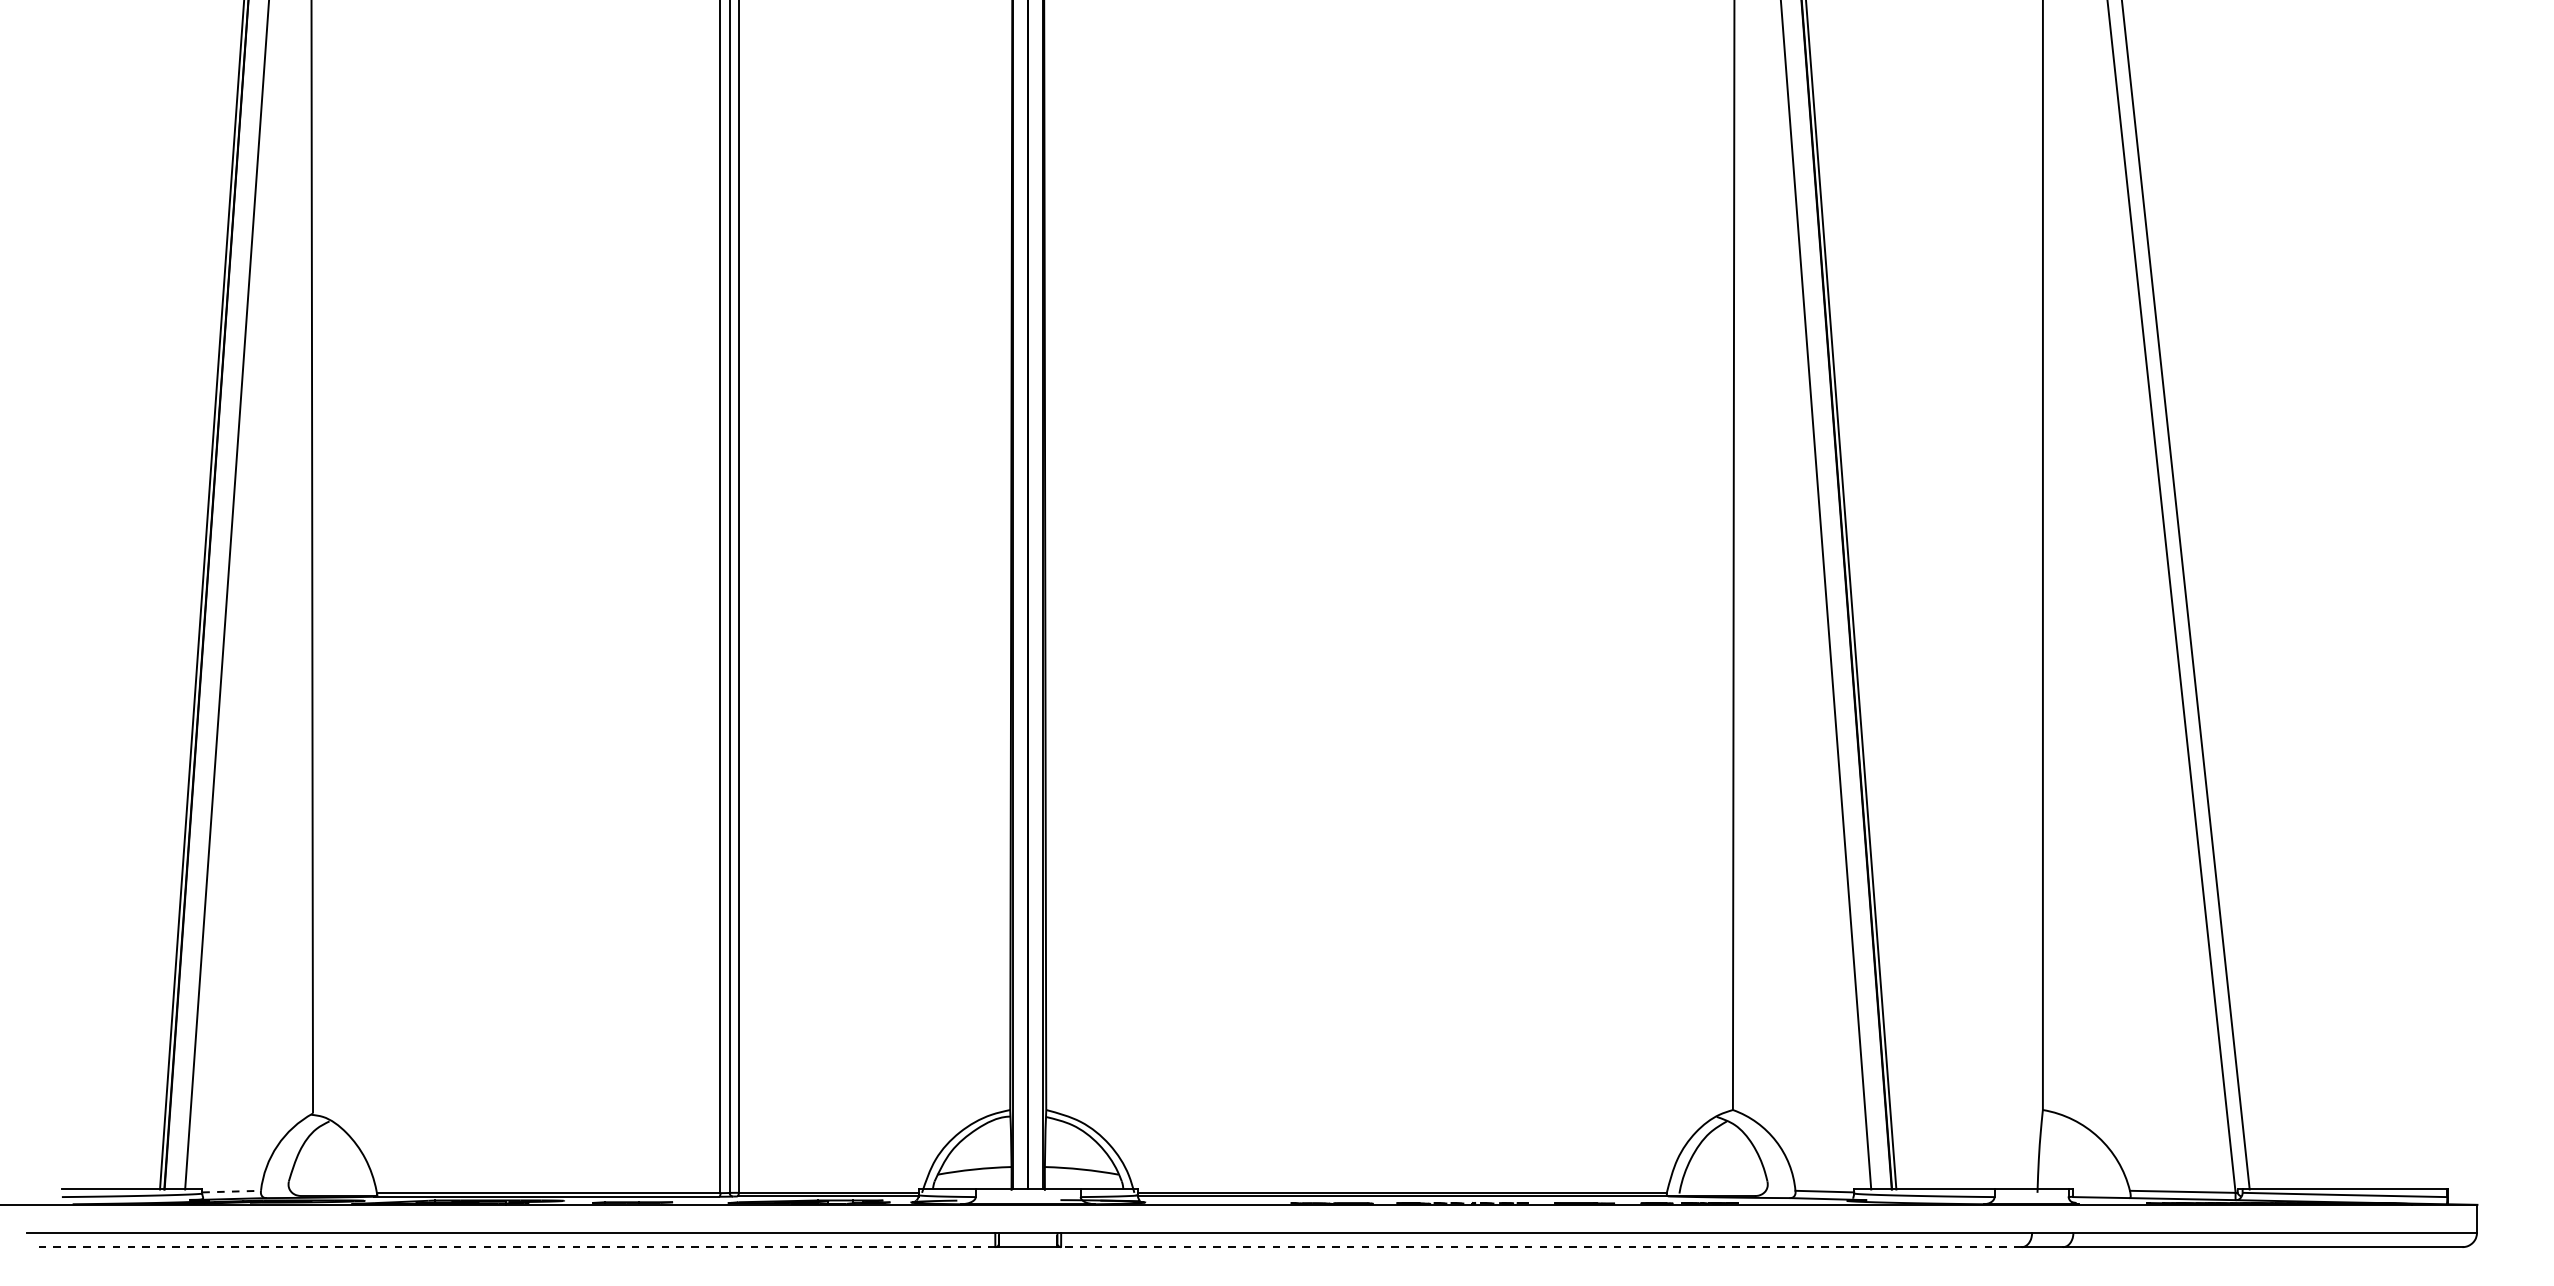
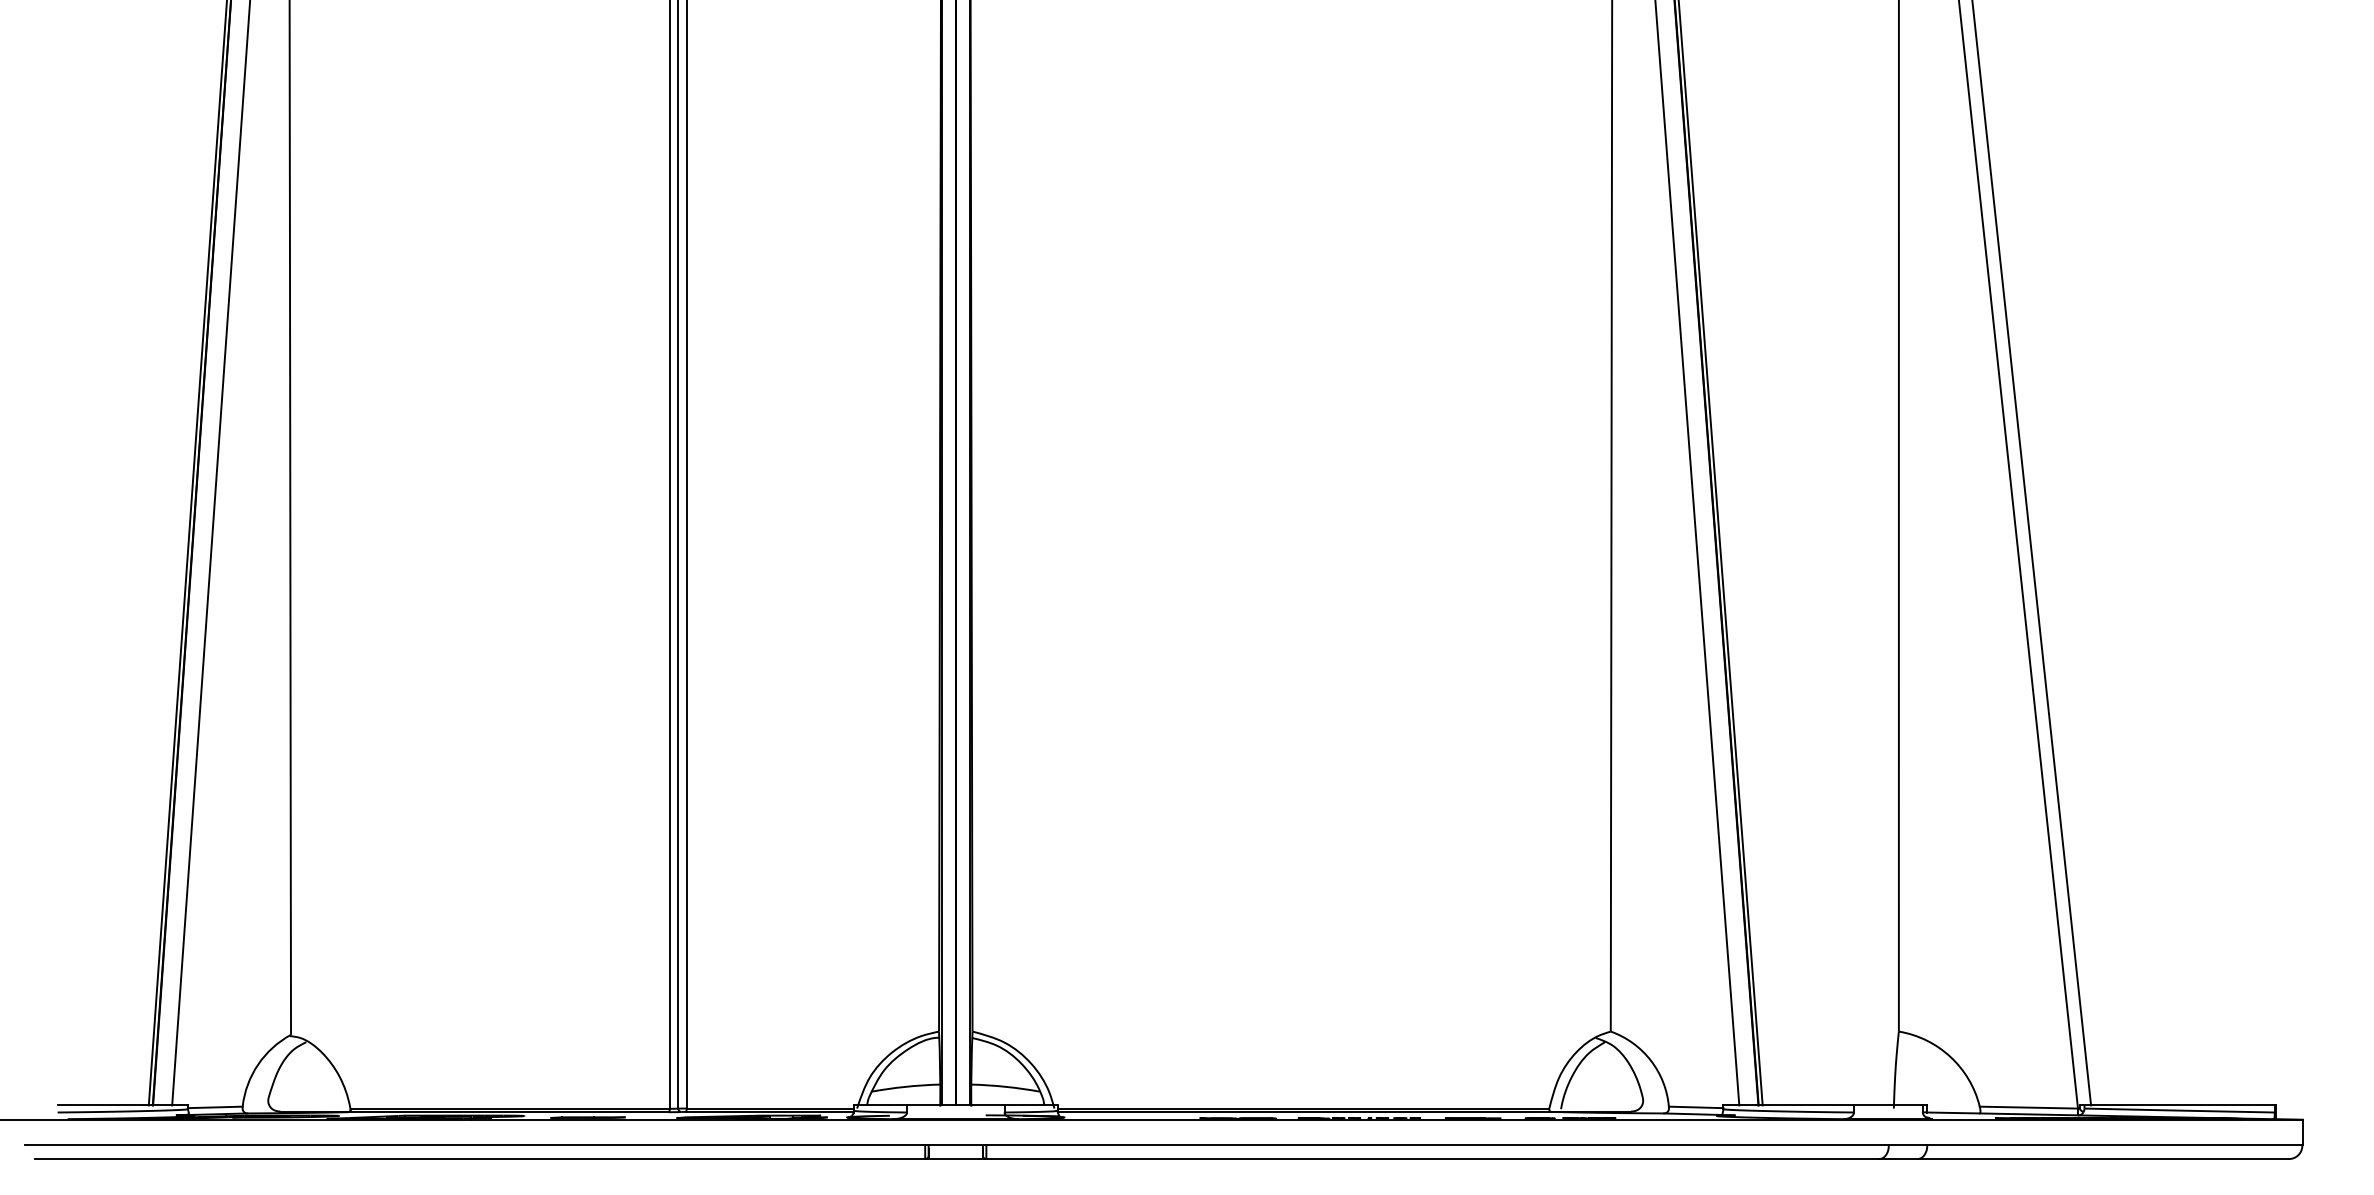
line: (231, 1191) -> (215, 1107), dashed -> solid
line: (515, 1247) -> (479, 1159), dashed -> solid
line: (1541, 1247) -> (1432, 1159), dashed -> solid

